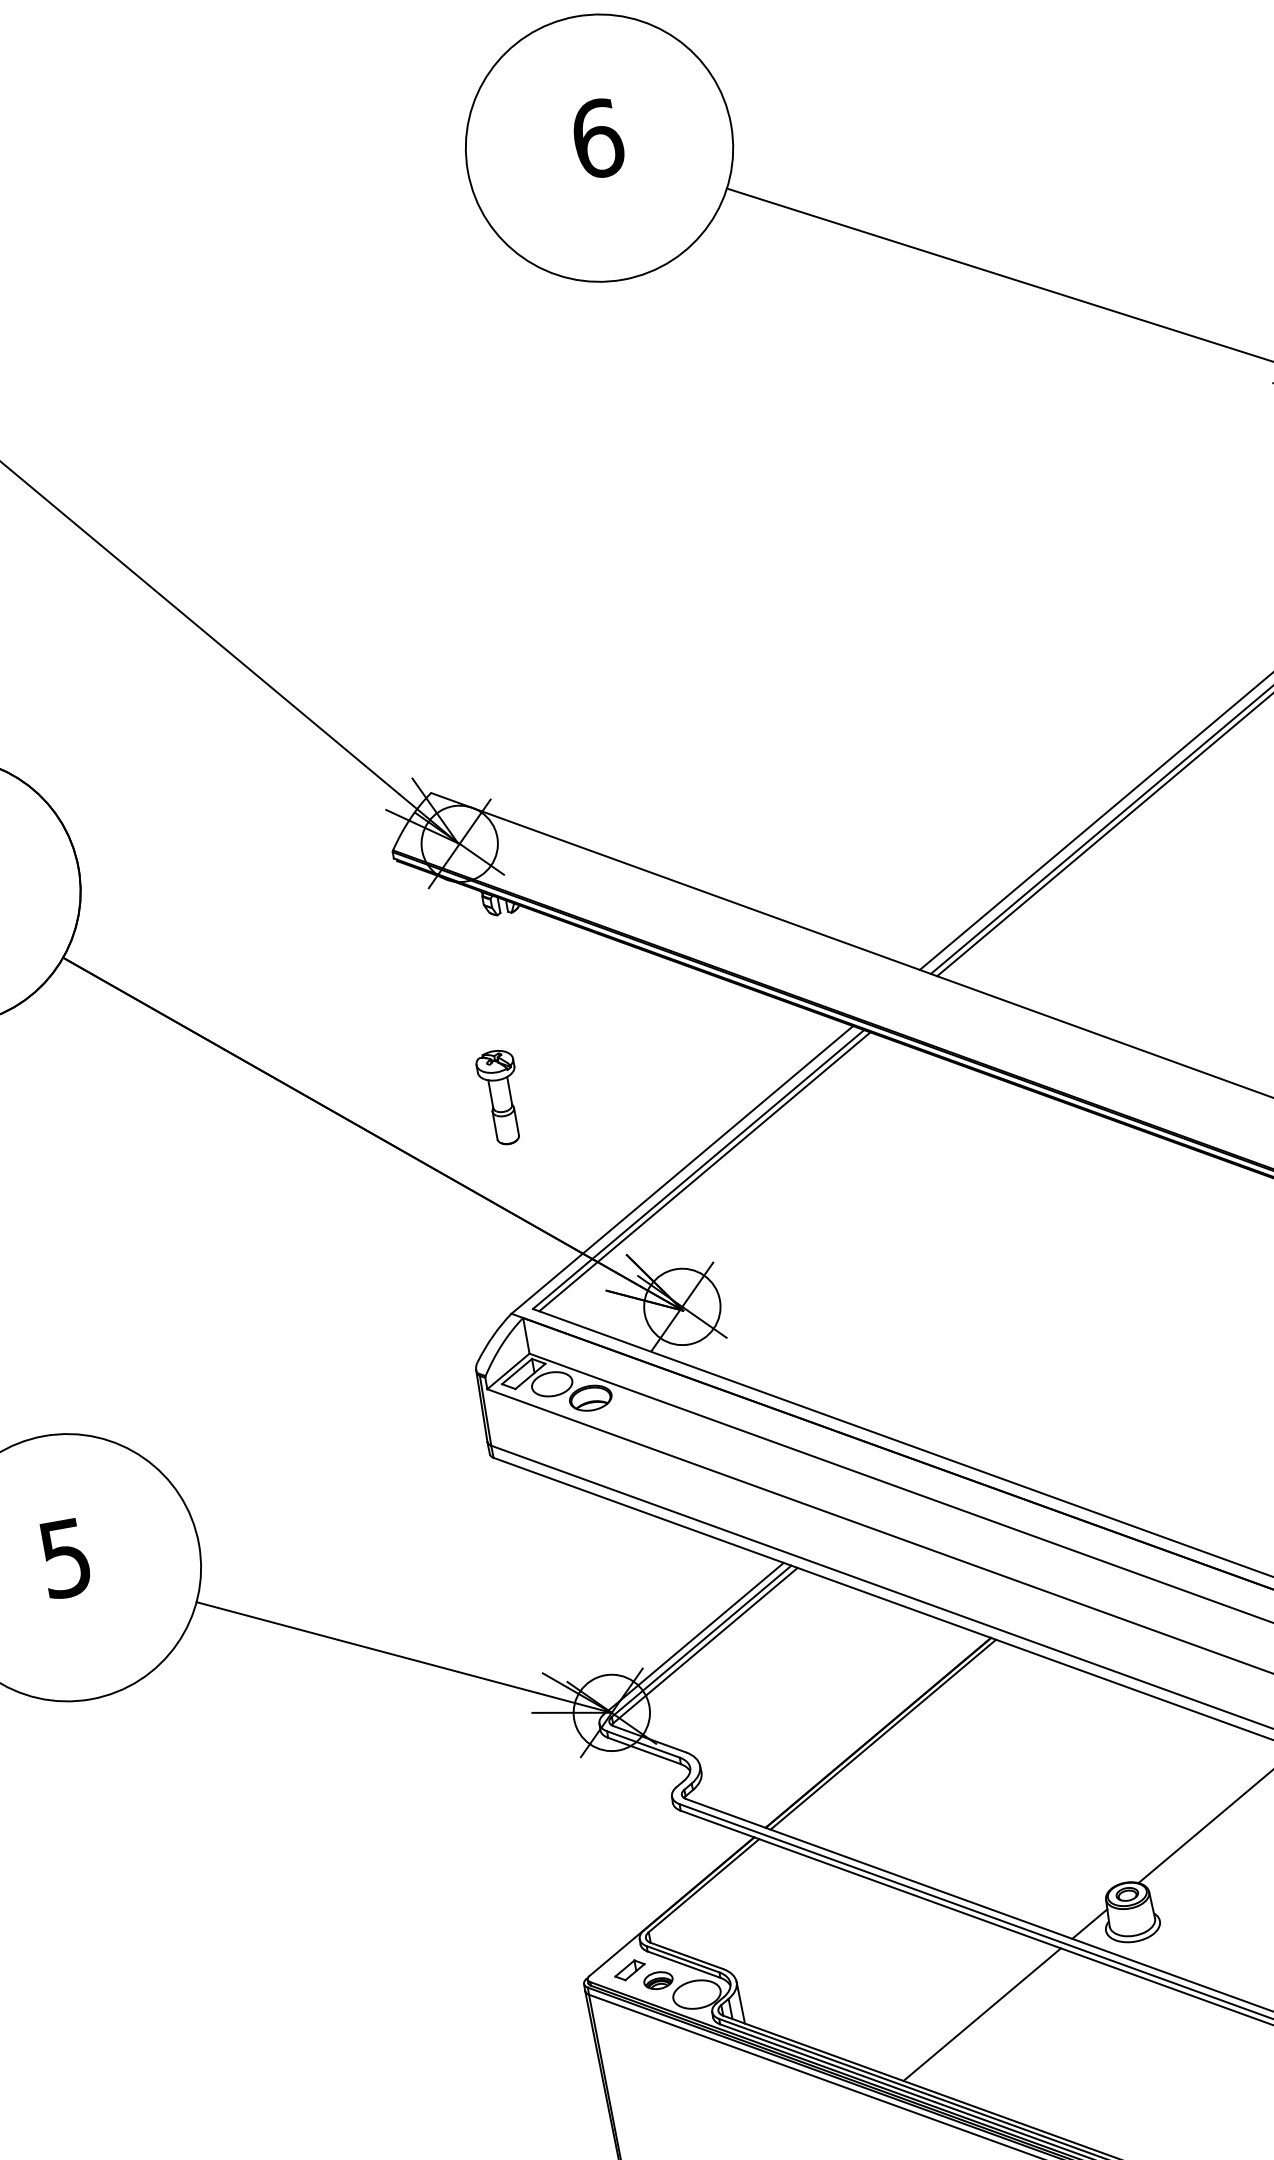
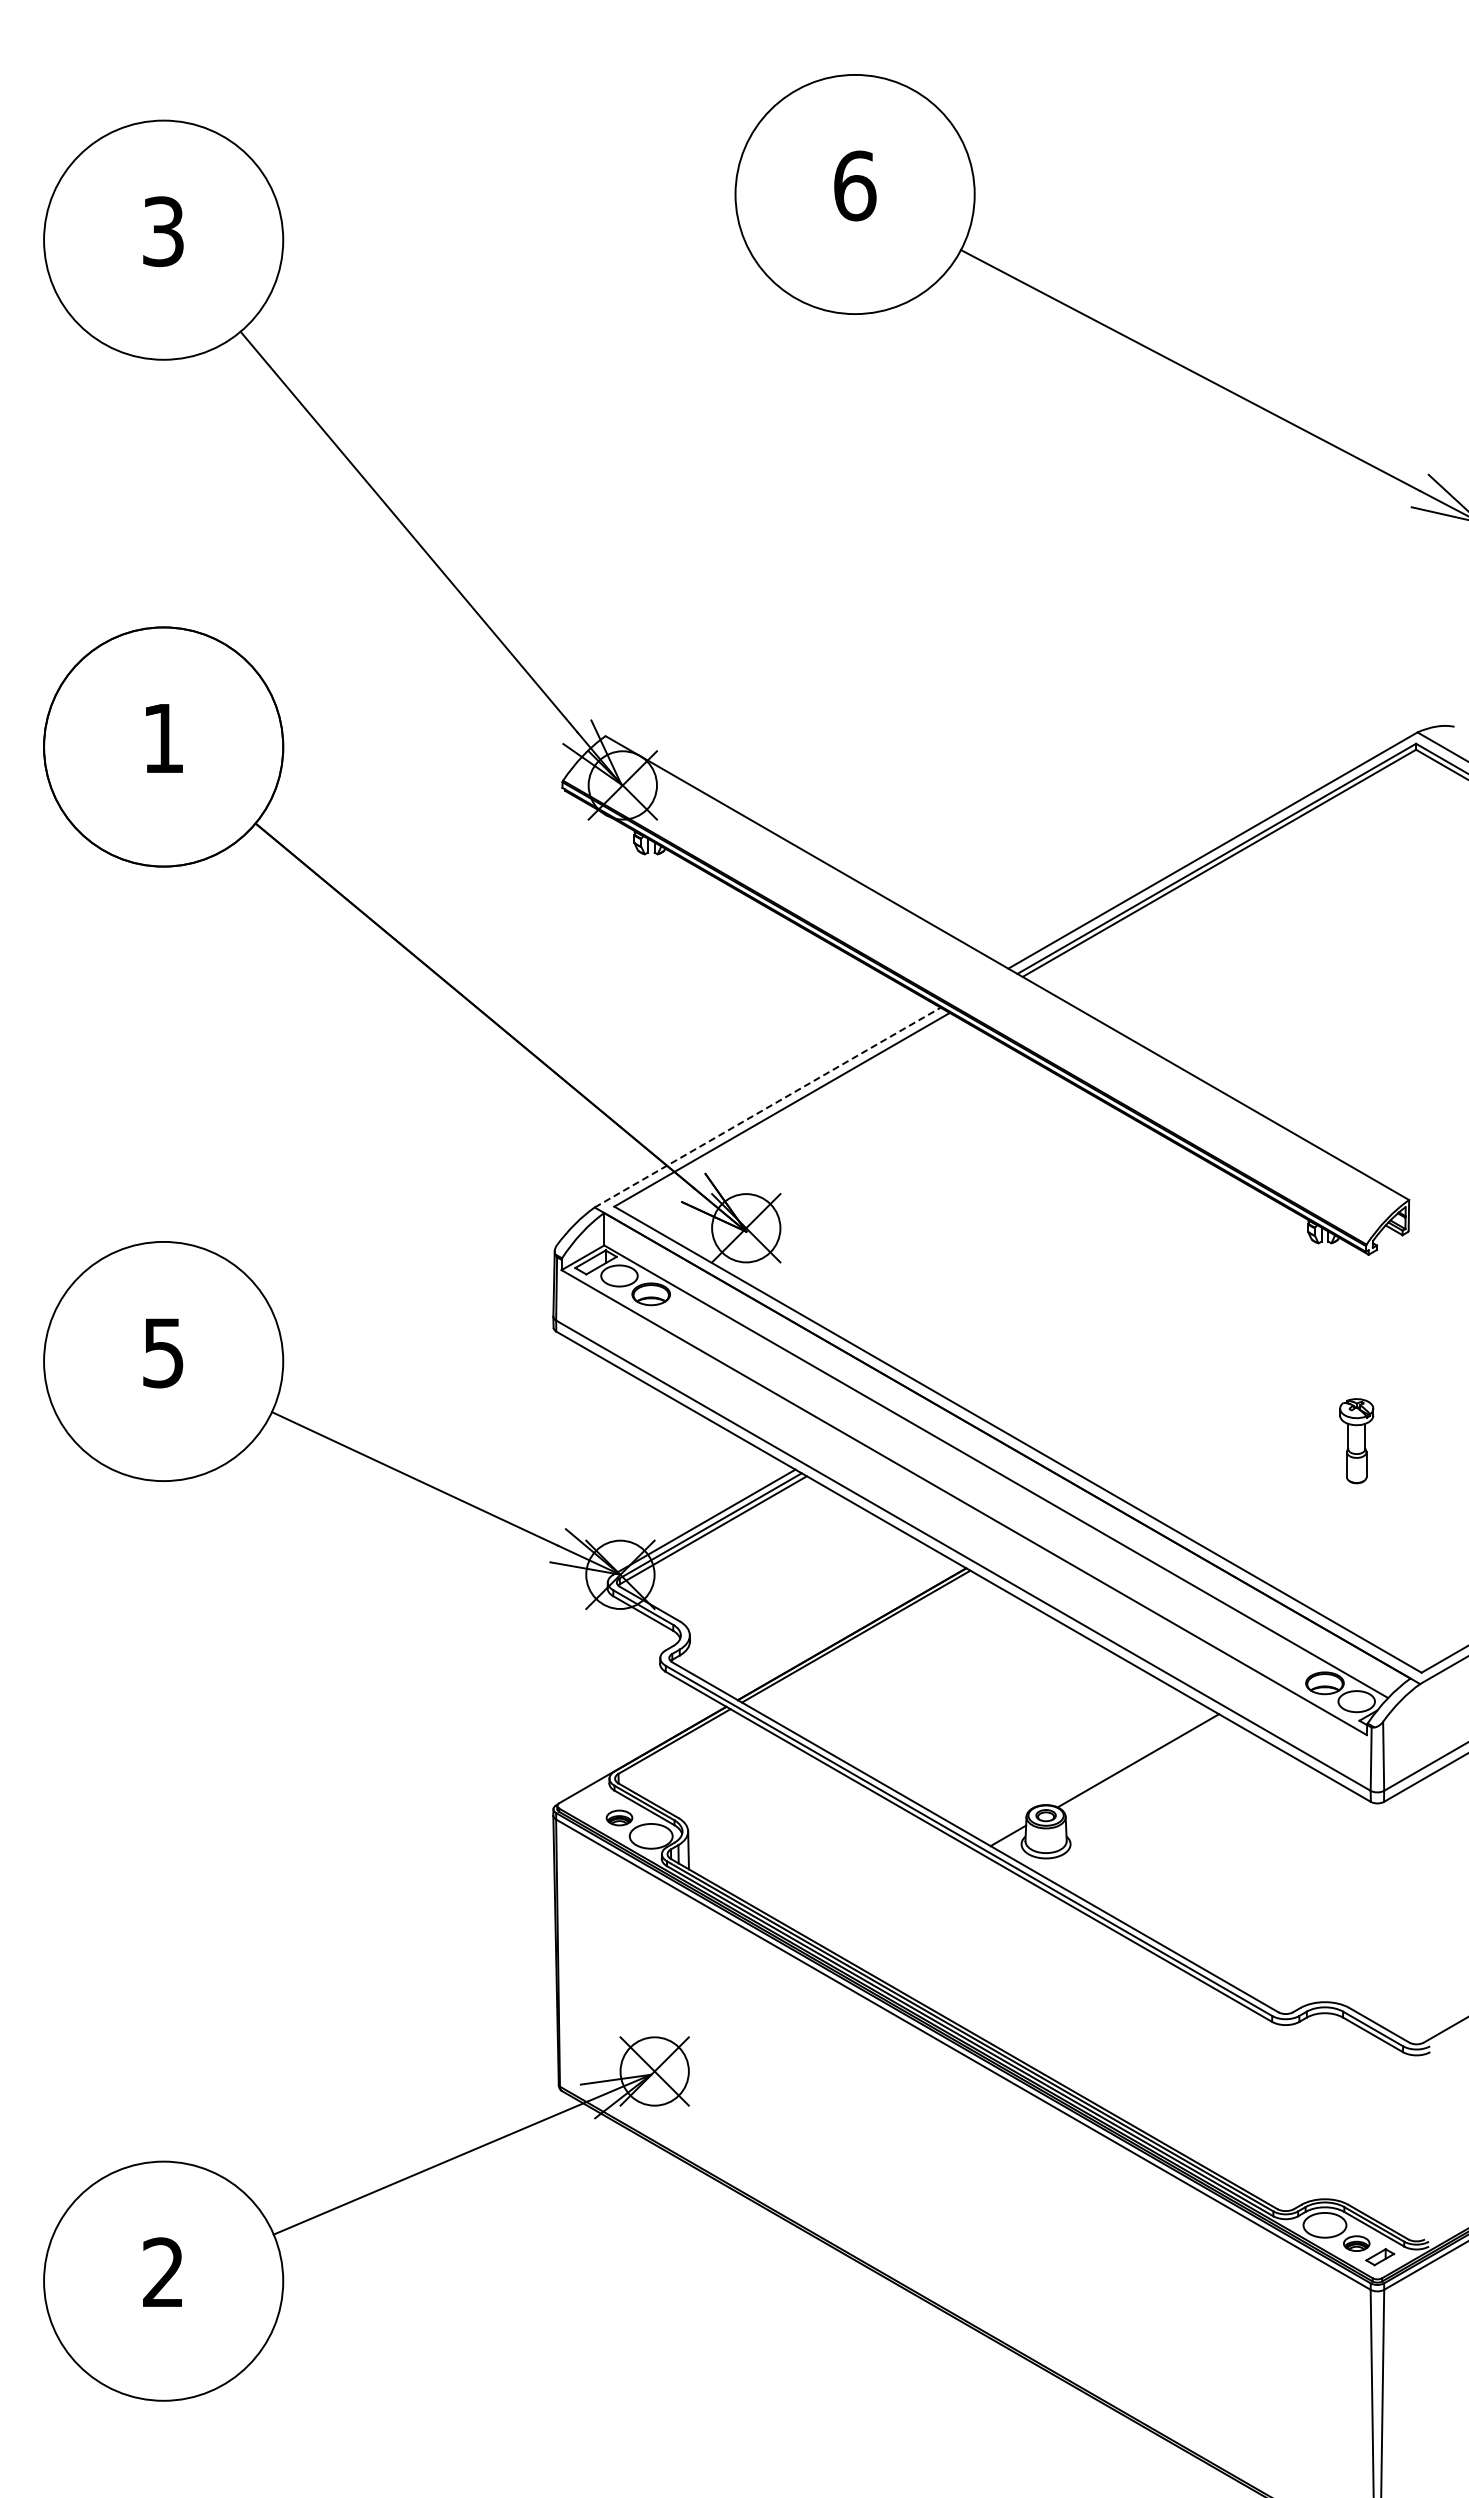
part: (501, 1097) -> (619, 1015), removed
line: (682, 1169) -> (767, 1107), solid -> dashed
line: (705, 1171) -> (787, 1112), removed
part: (629, 1970) -> (595, 1804), removed
line: (982, 2014) -> (899, 1898), removed

